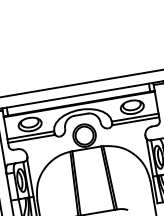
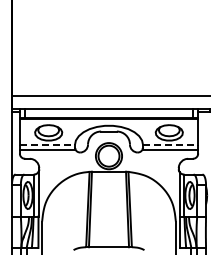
line: (135, 117) -> (170, 145), solid -> dashed
line: (30, 135) -> (47, 145), solid -> dashed

